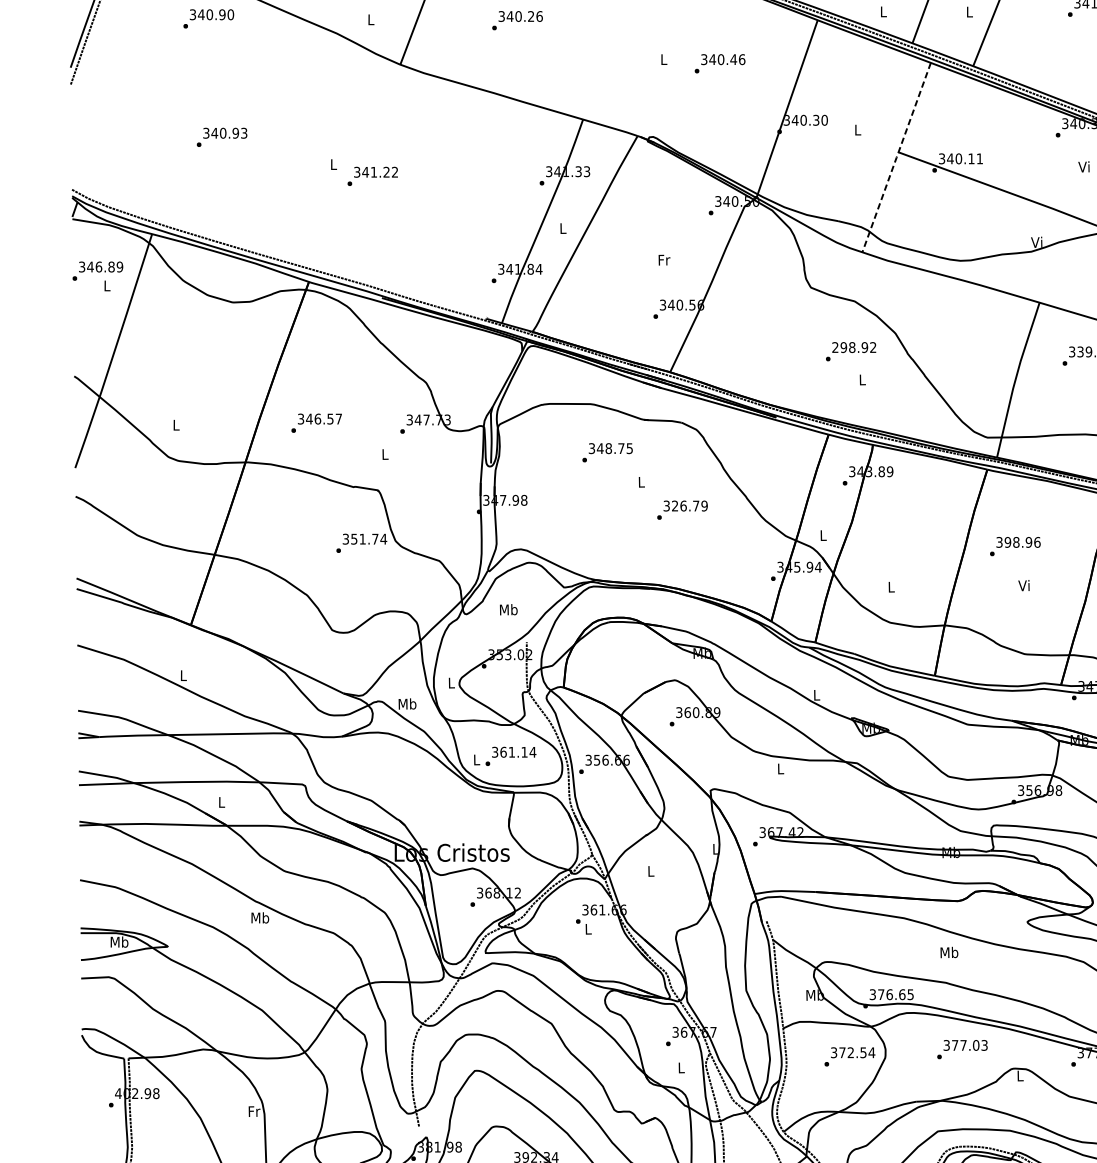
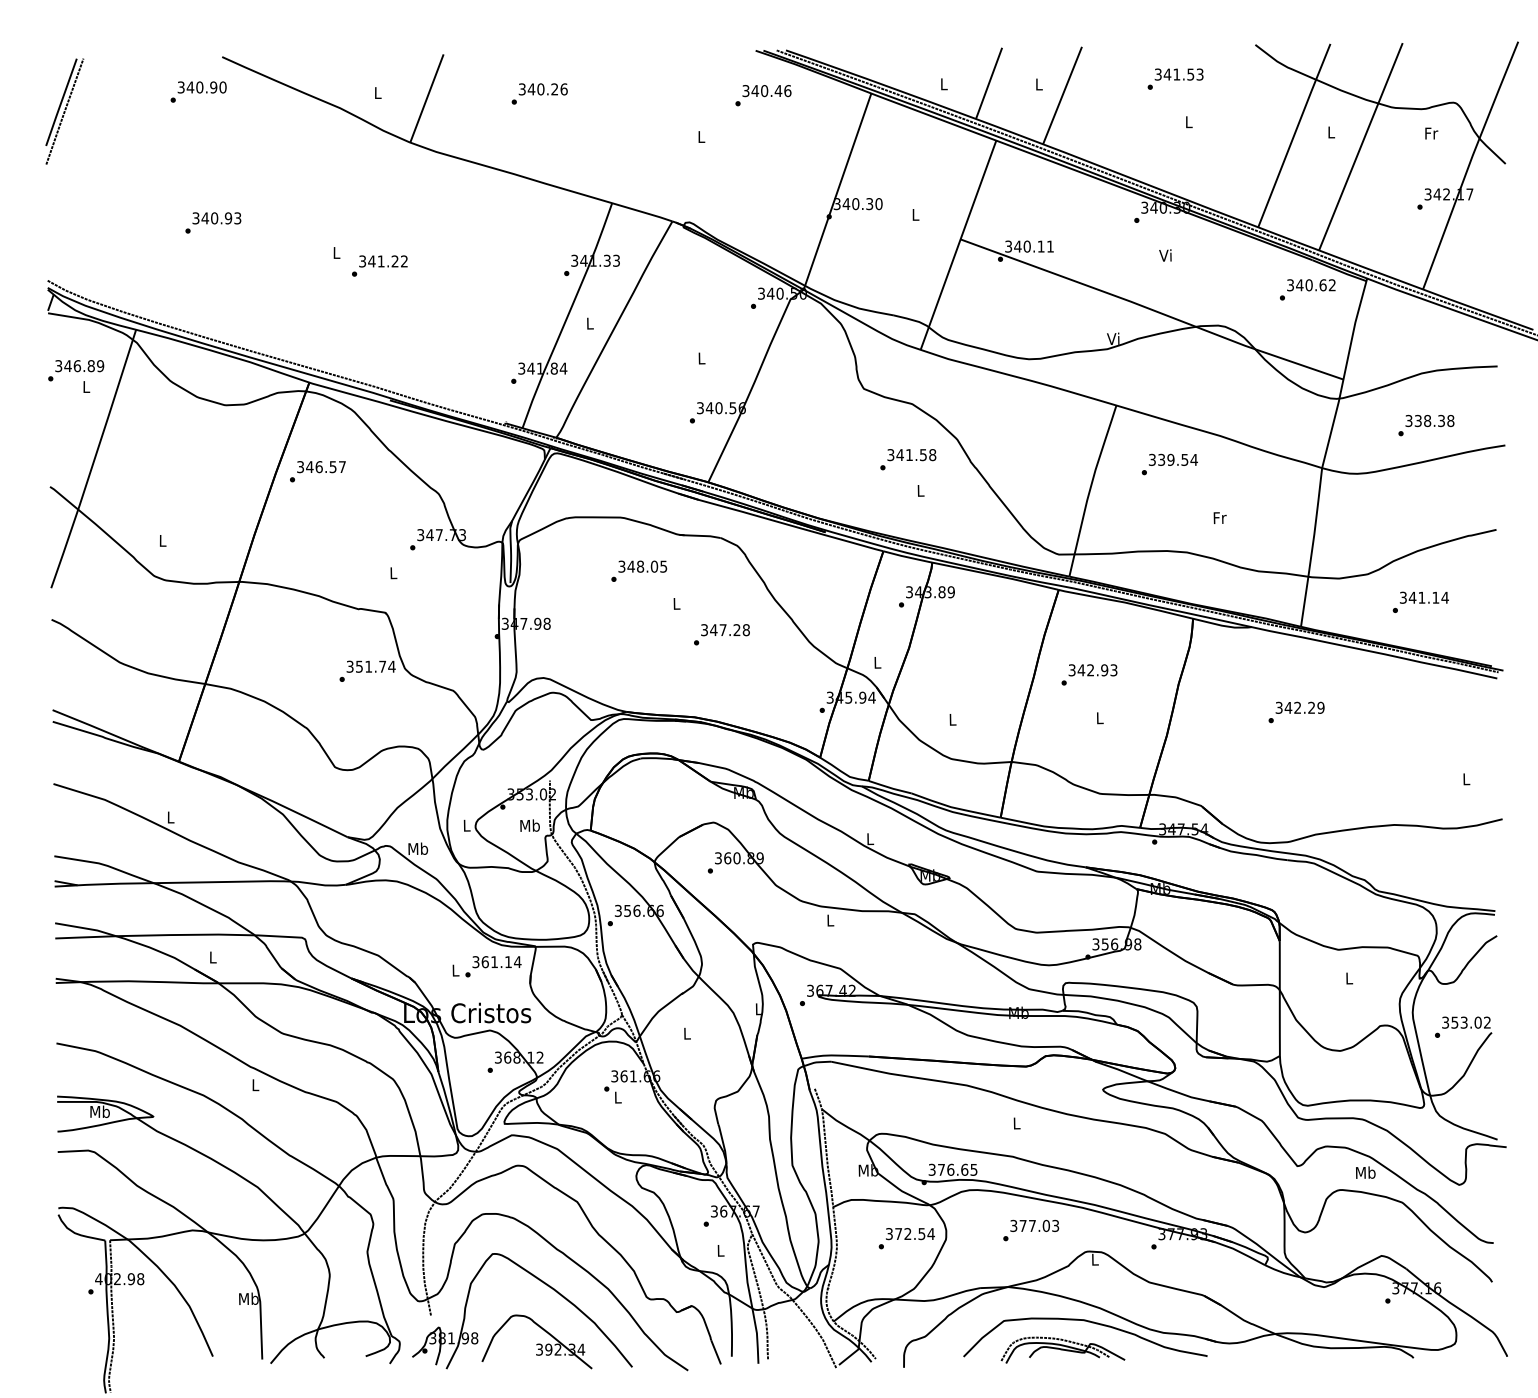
text: (720, 63) -> (763, 95), moved
line: (896, 157) -> (958, 245), dashed -> solid
text: (663, 260) -> (701, 358), Fr -> L
text: (854, 347) -> (911, 455), 298.92 -> 341.58
text: (316, 423) -> (317, 471), moved
text: (621, 448) -> (654, 566), 348.75 -> 348.05
text: (689, 506) -> (729, 630), 326.79 -> 347.28
text: (1022, 542) -> (1097, 670), 398.96 -> 342.93
text: (1023, 585) -> (1098, 717), Vi -> L
text: (508, 609) -> (529, 825), moved
text: (504, 756) -> (486, 966), moved
text: (260, 917) -> (255, 1084), Mb -> L
text: (949, 952) -> (1016, 1123), Mb -> L
text: (253, 1111) -> (248, 1298), Fr -> Mb

